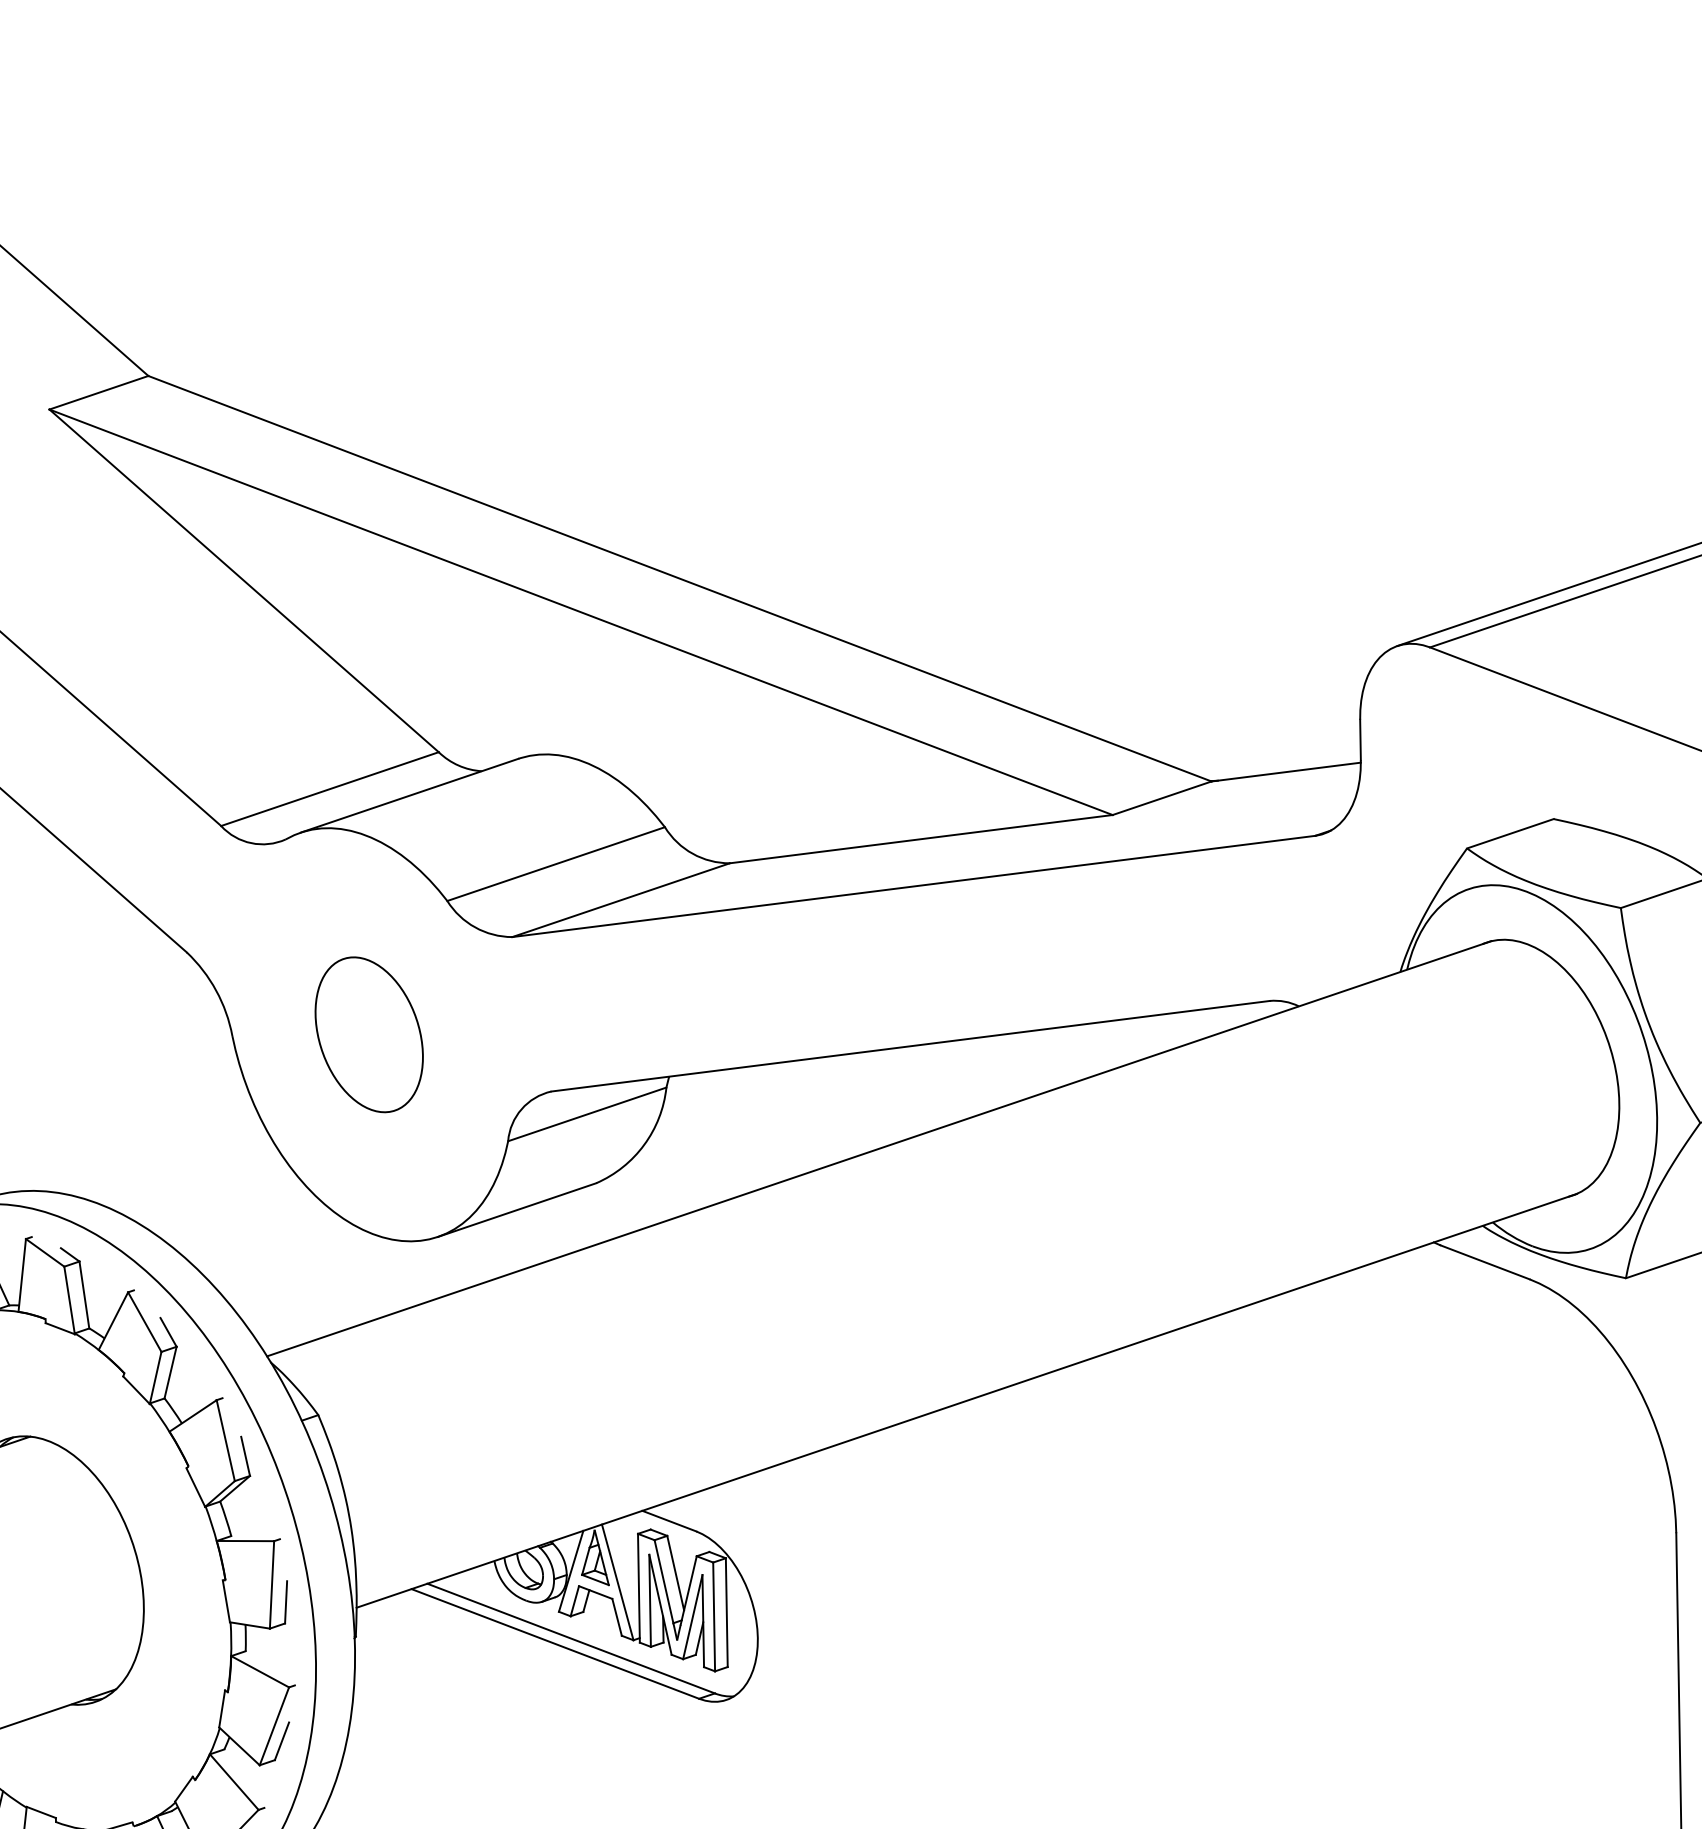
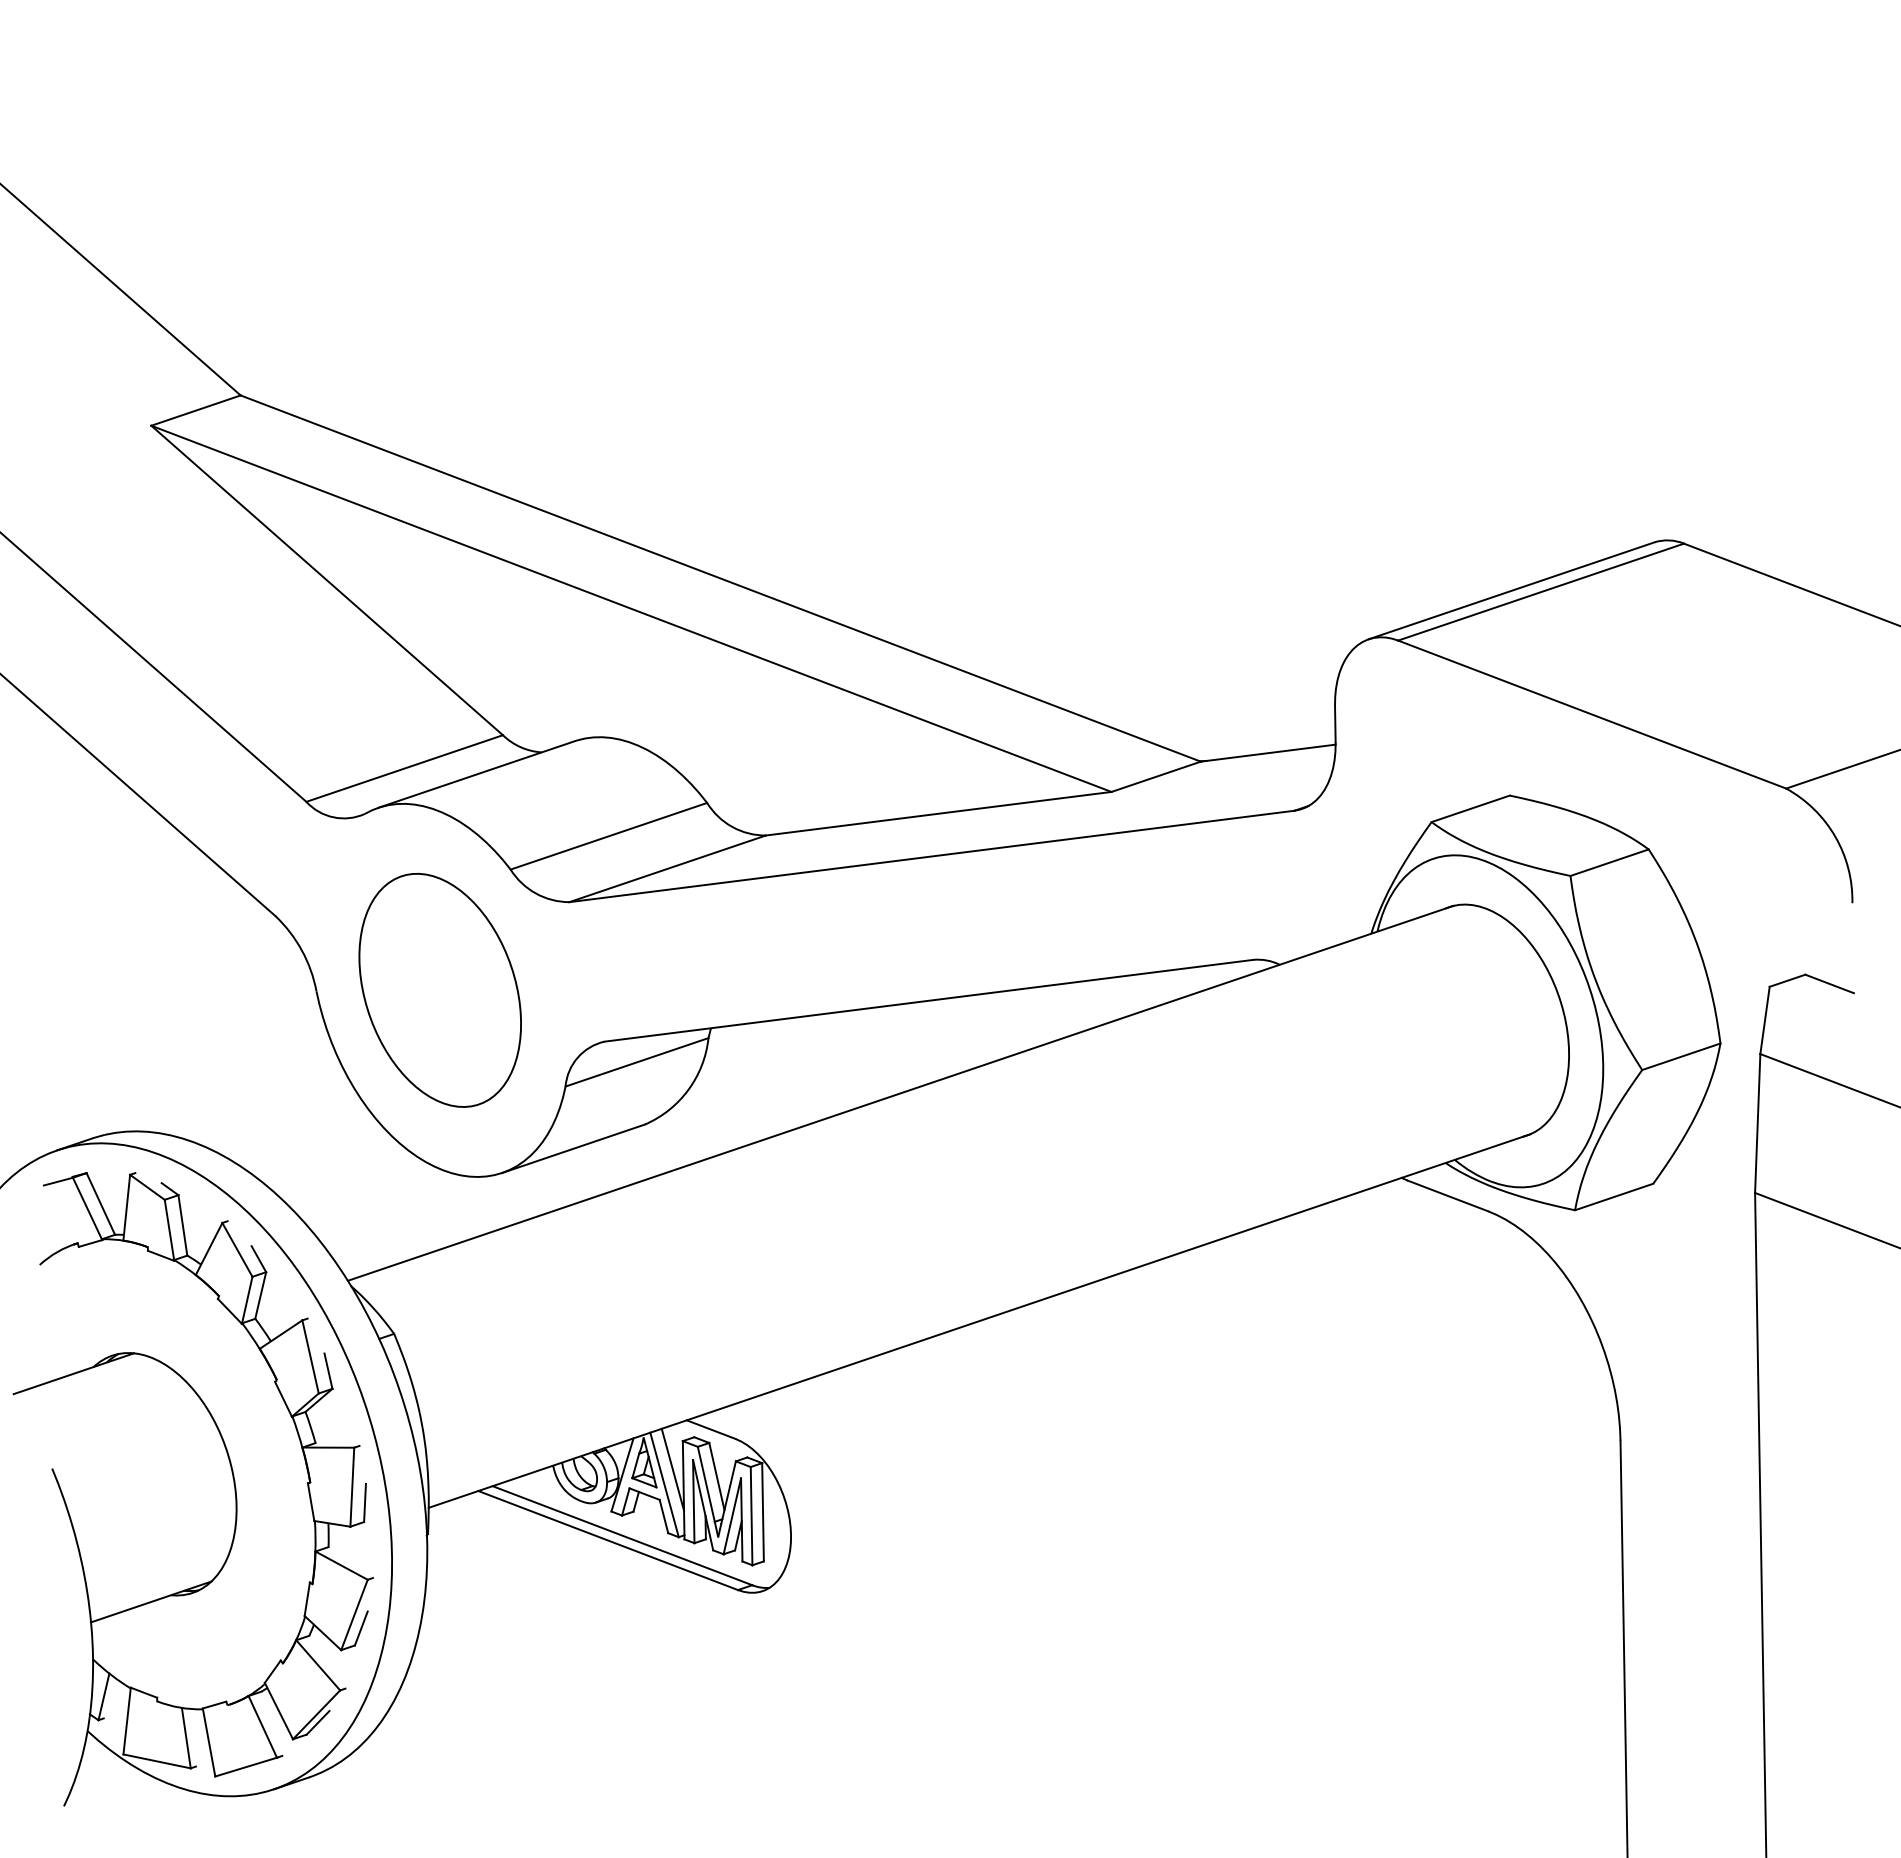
part: (368, 1034) -> (439, 990), size x1.67
line: (626, 1565) -> (672, 1469), added

